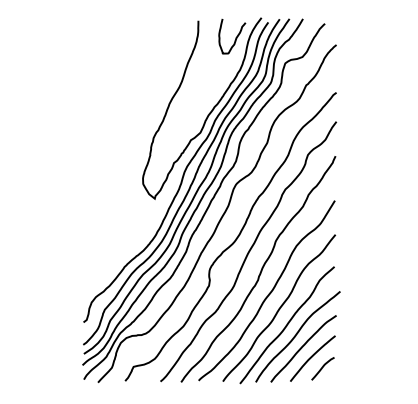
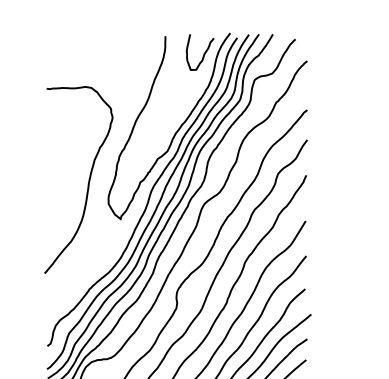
curve: (123, 160) -> (88, 179), added

